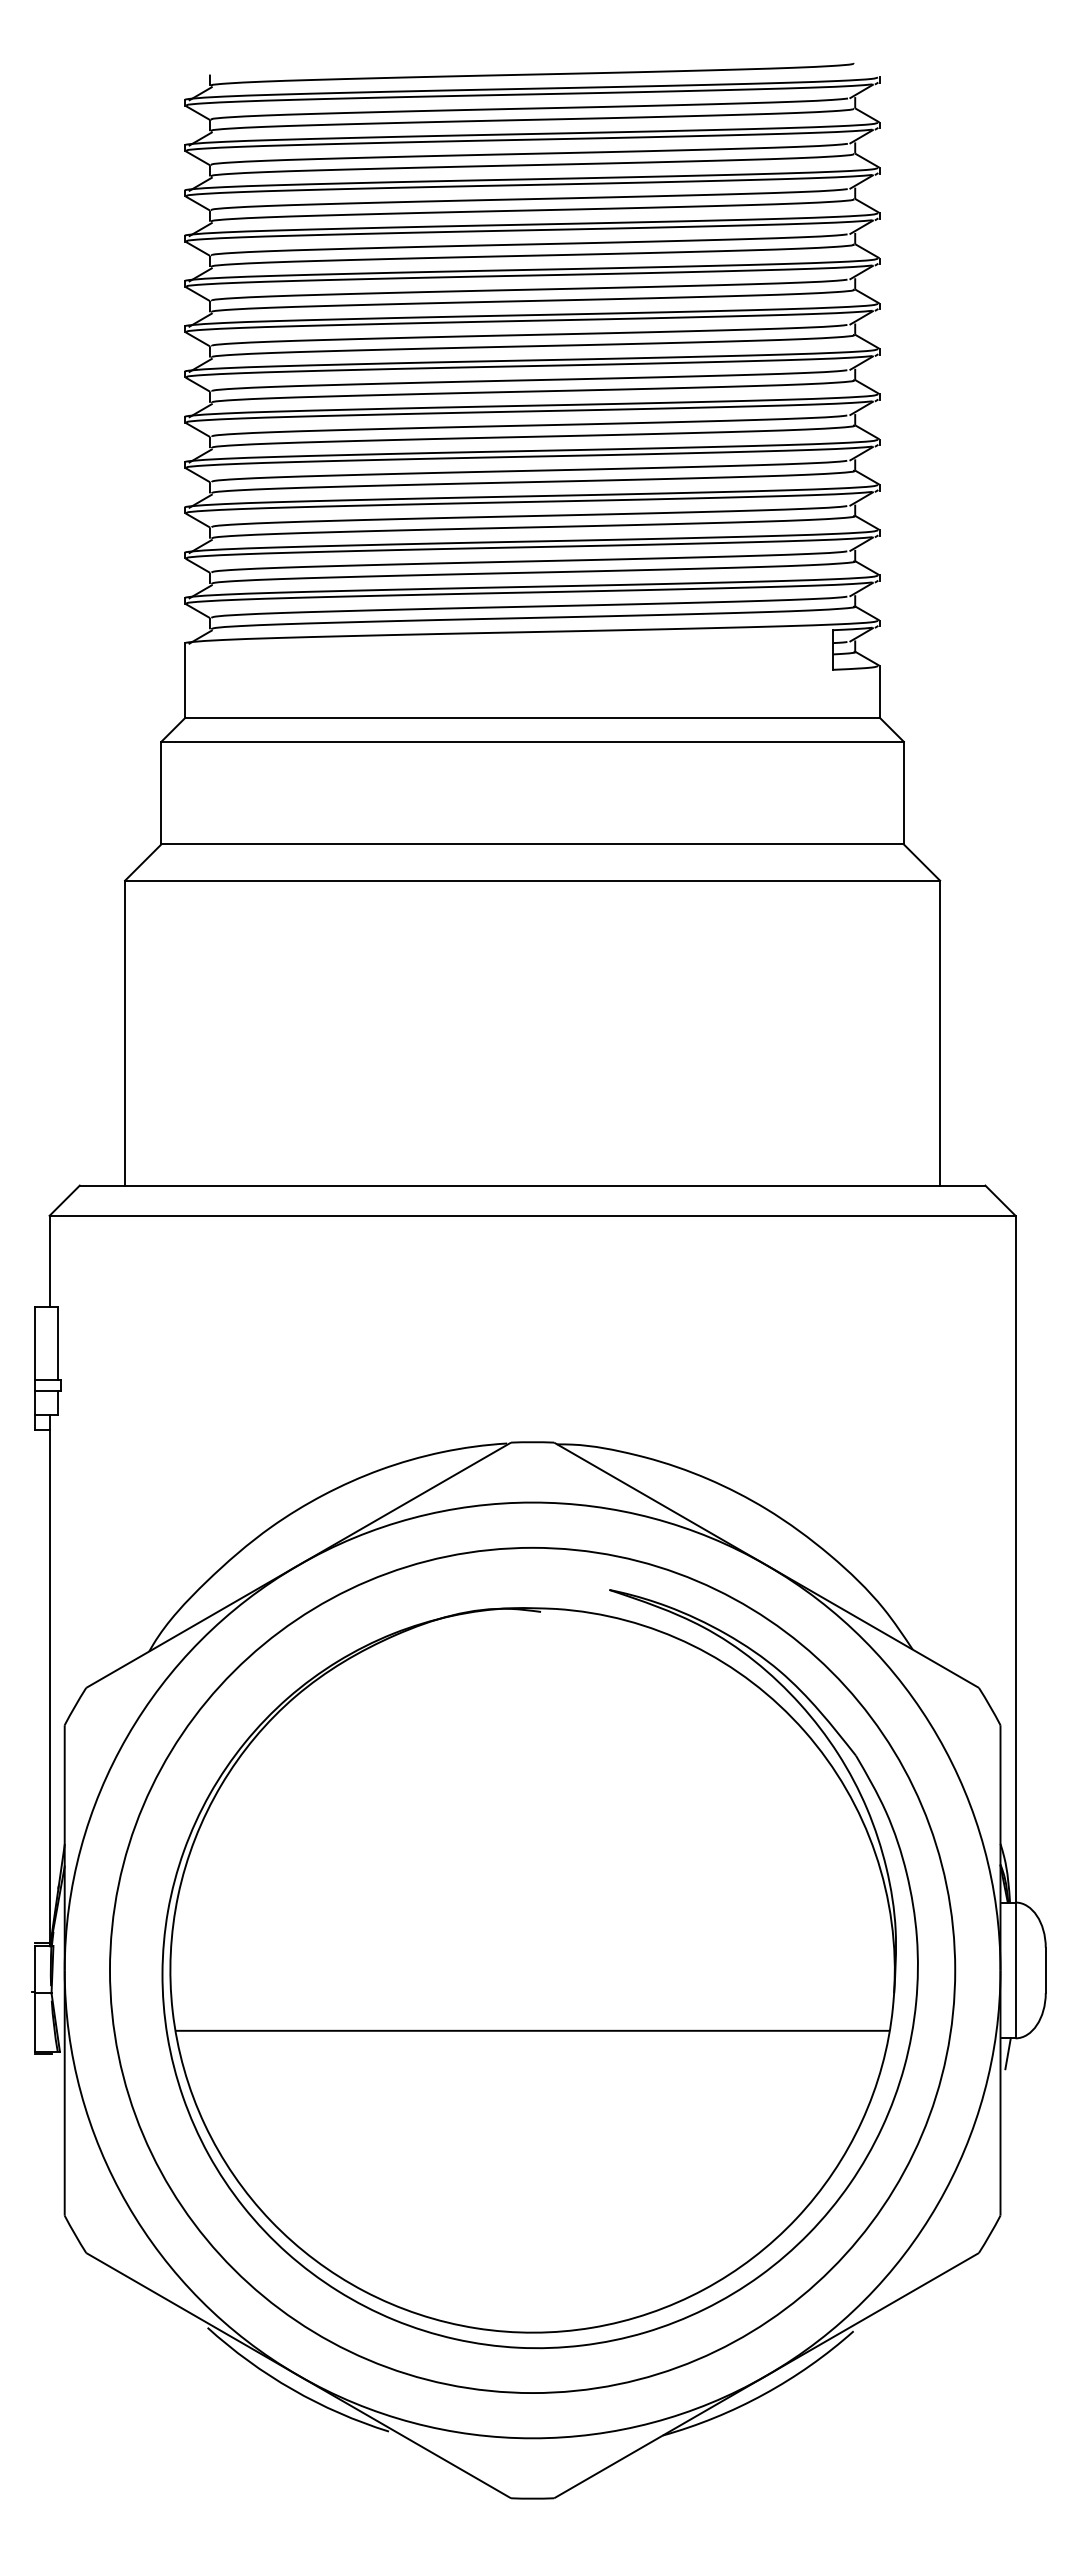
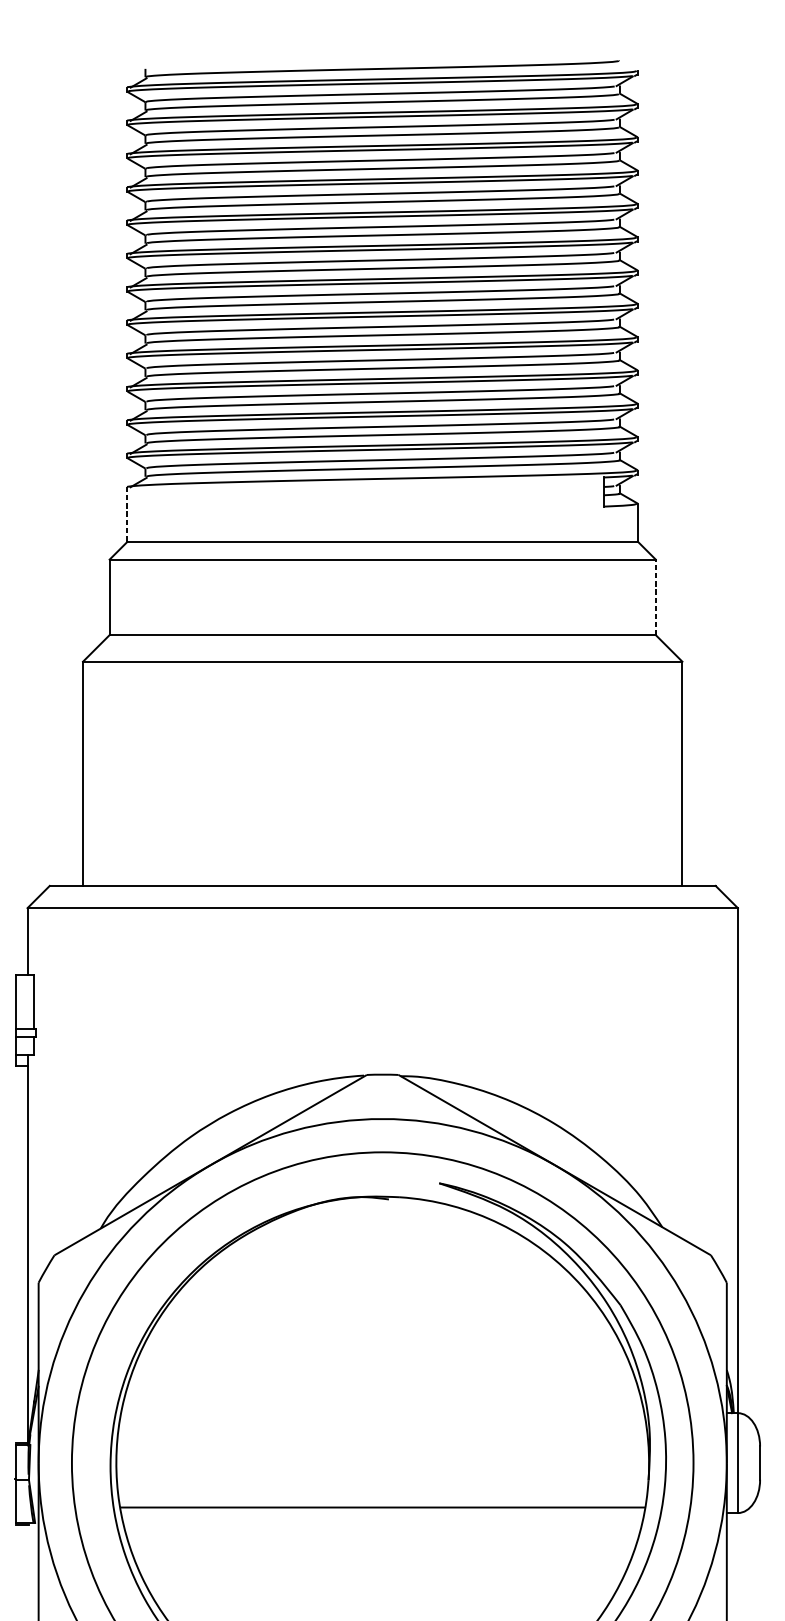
line: (185, 681) -> (127, 515), solid -> dashed
line: (903, 792) -> (655, 596), solid -> dashed
line: (1007, 2053) -> (731, 1524), removed

